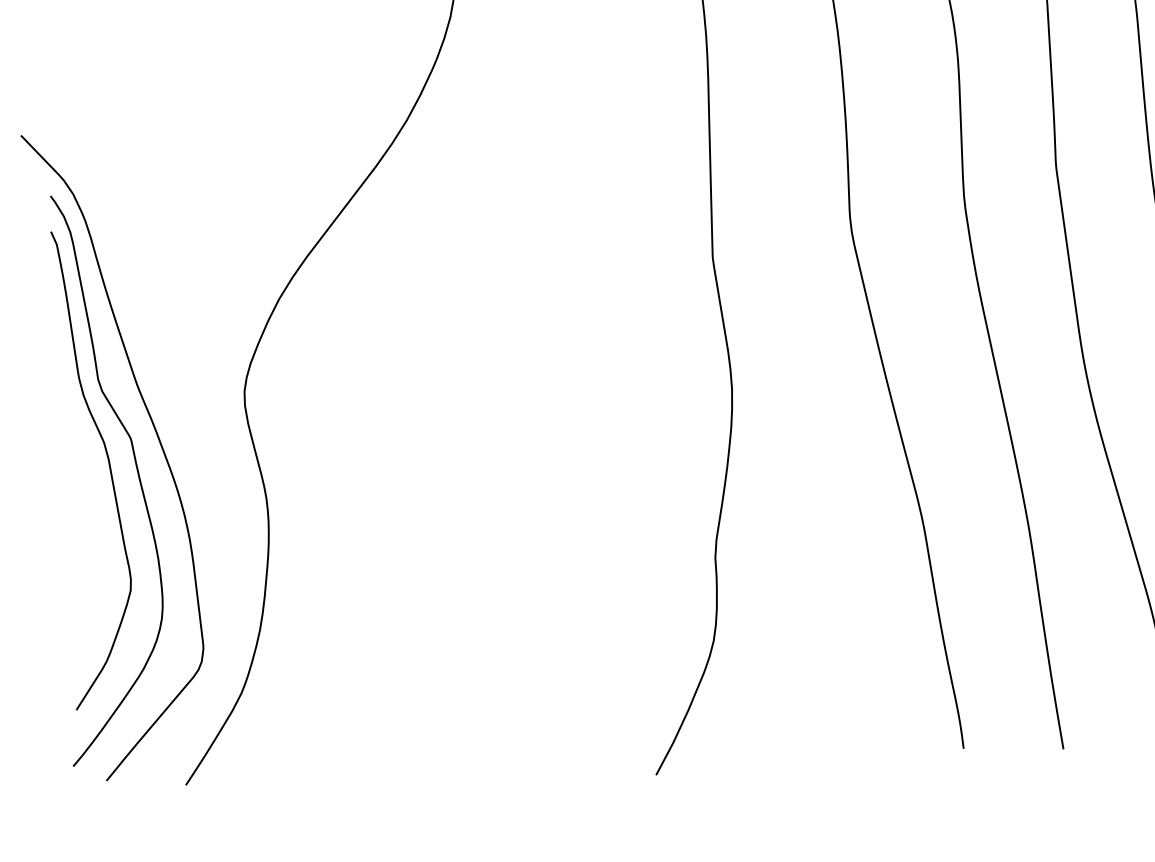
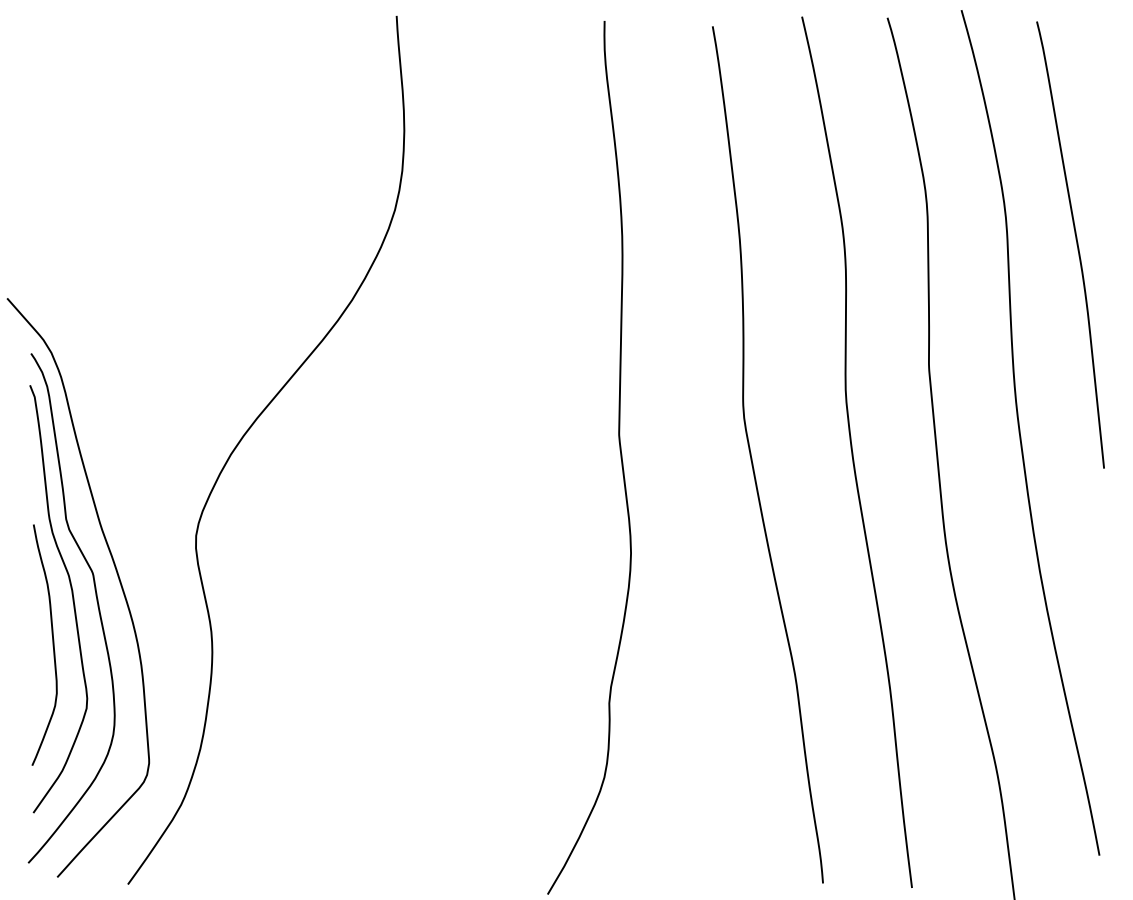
curve: (89, 520) -> (52, 644), added

